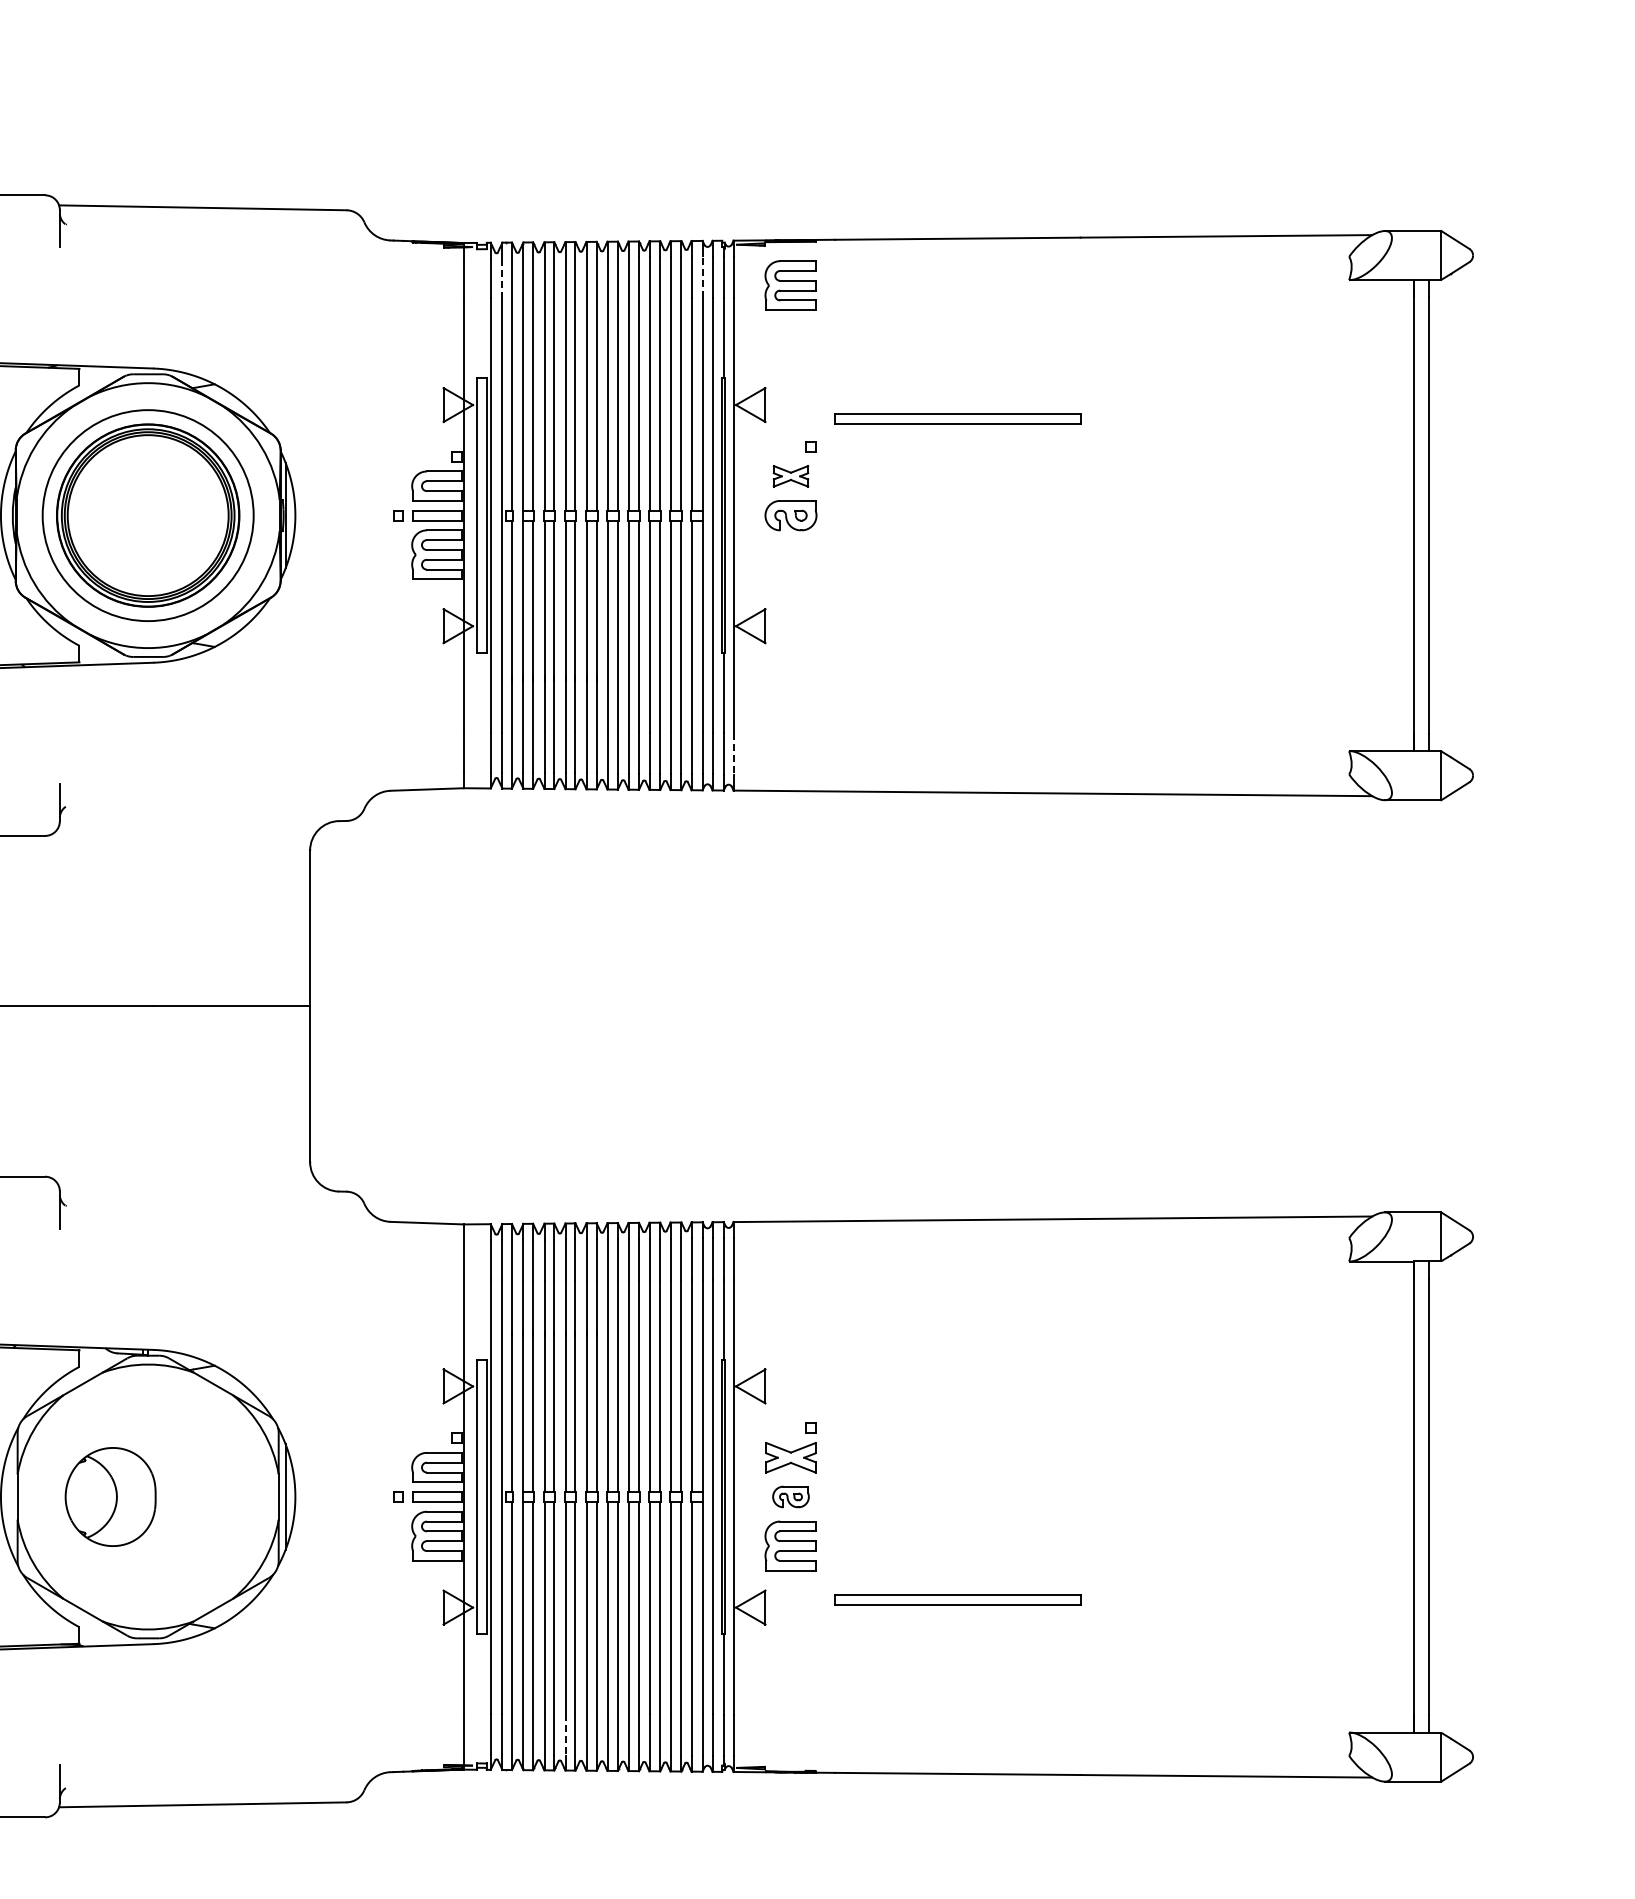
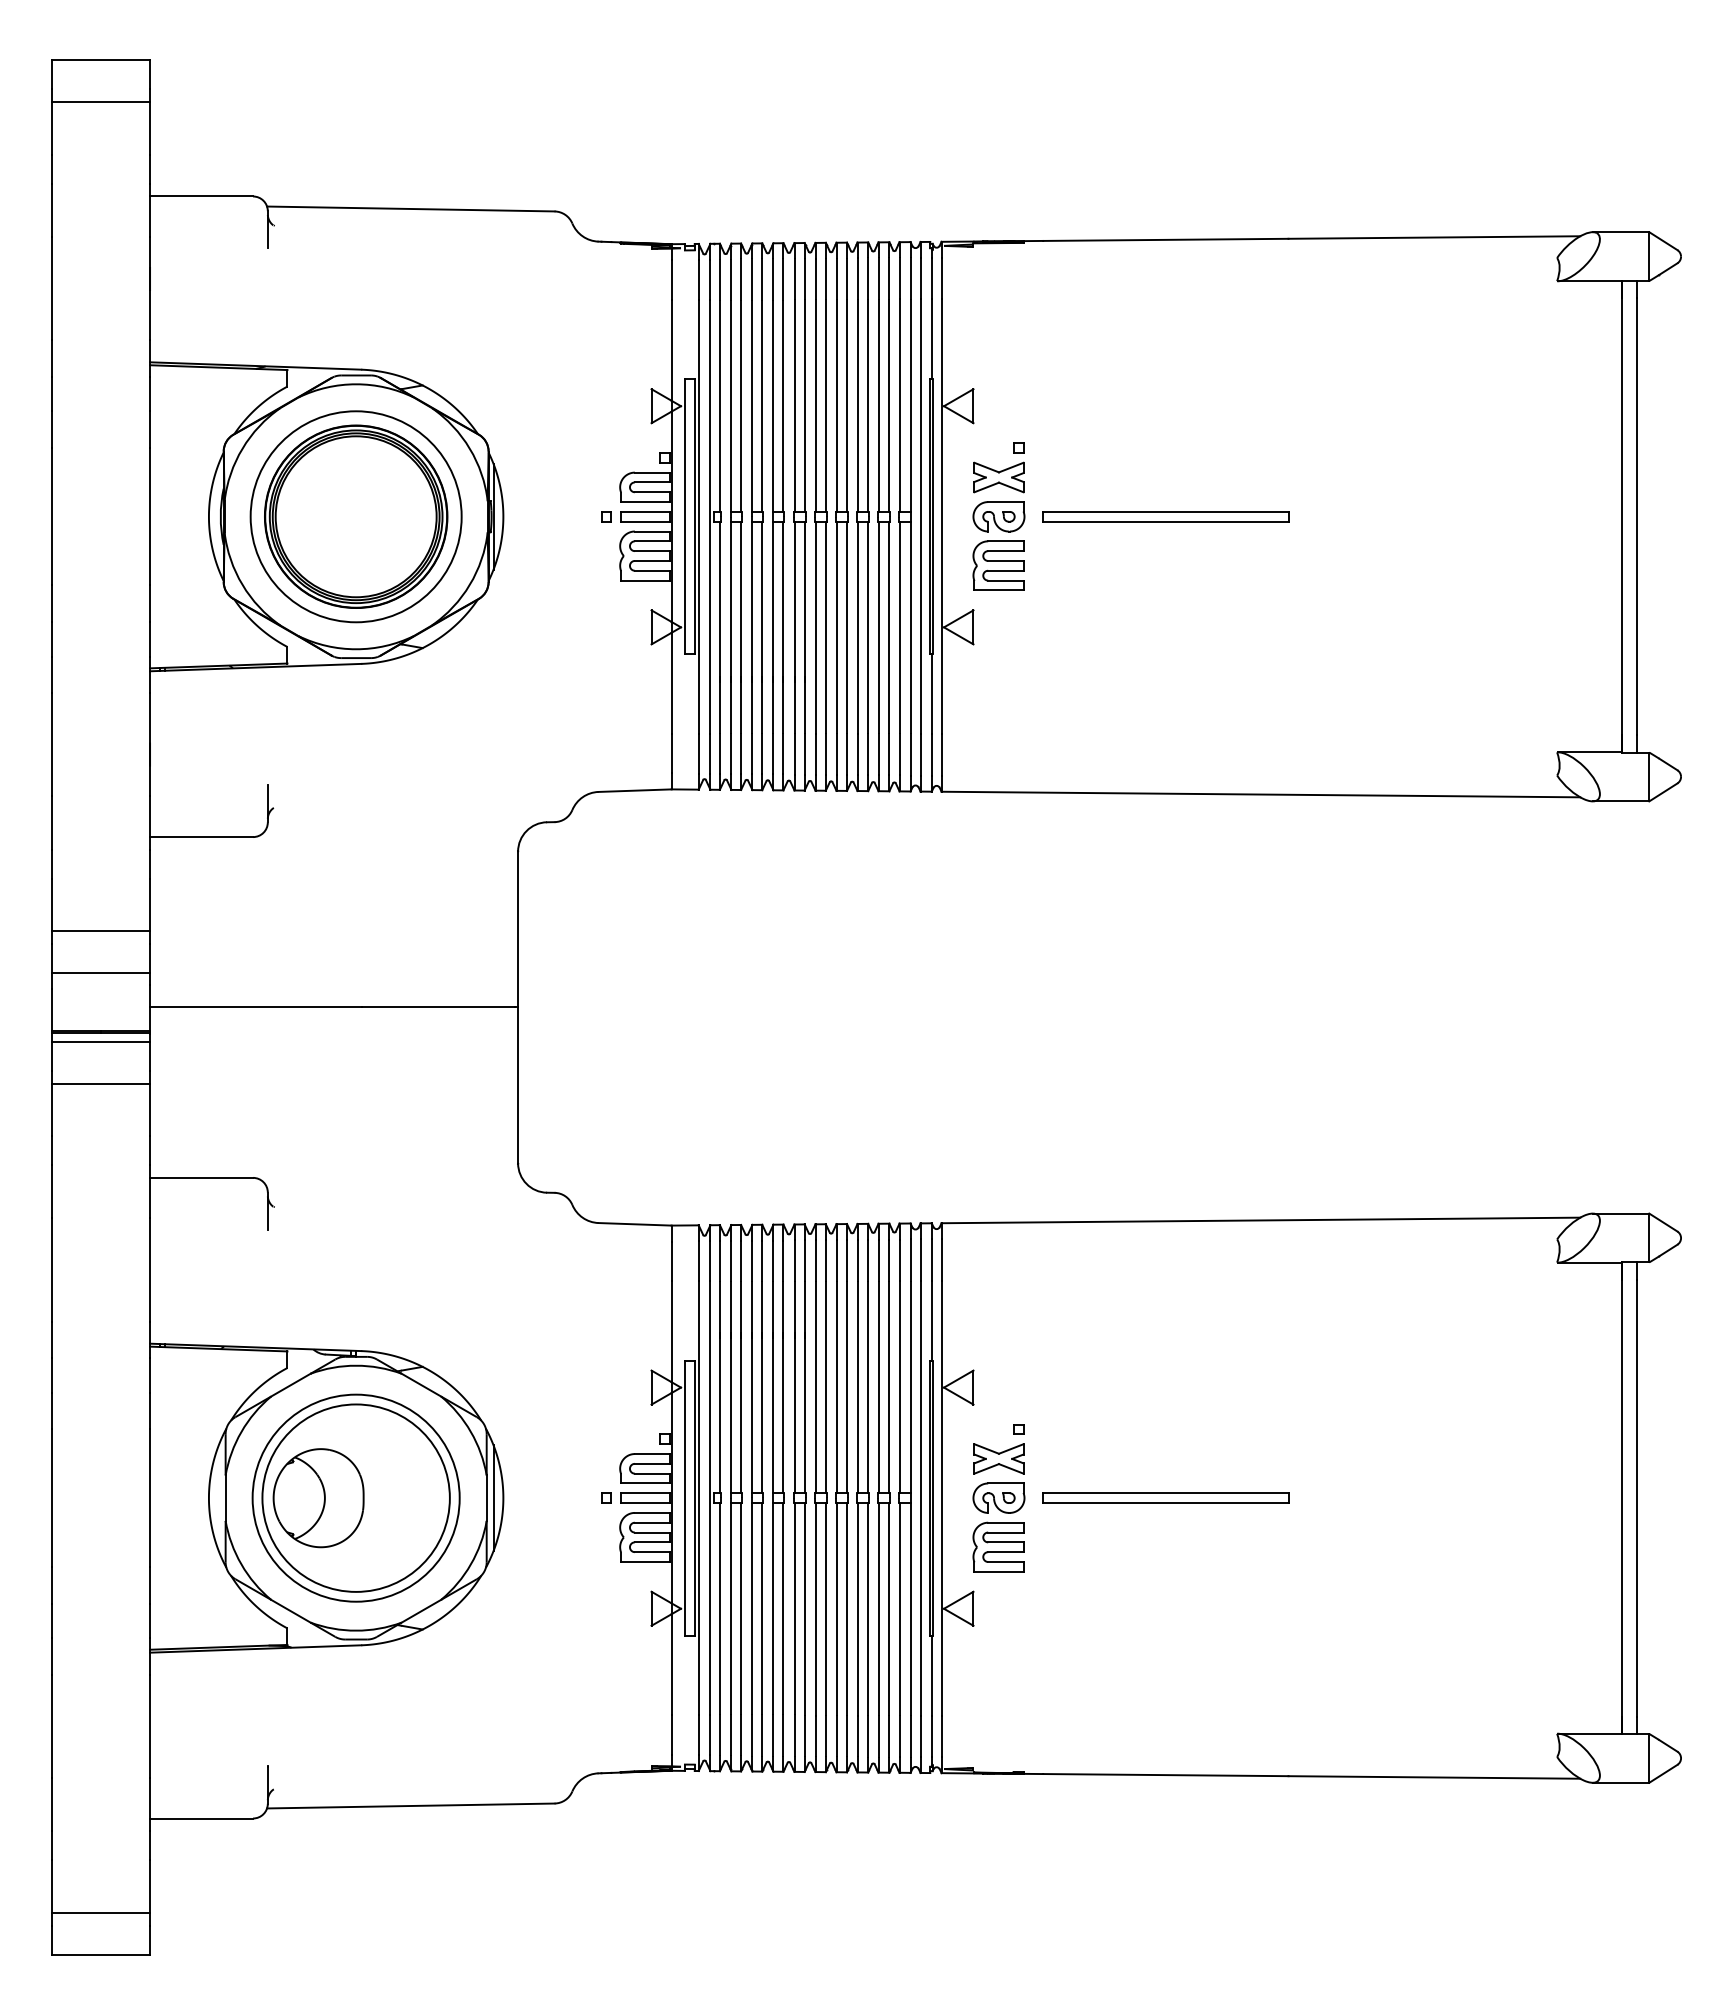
line: (702, 277) -> (910, 278), dashed -> solid
line: (502, 278) -> (710, 279), dashed -> solid
part: (790, 285) -> (998, 565), moved
part: (957, 418) -> (1165, 516), moved
part: (790, 476) -> (998, 477), size x1.43
line: (733, 754) -> (941, 755), dashed -> solid
part: (147, 1496) -> (355, 1497), added
part: (790, 1496) -> (998, 1497), size x1.43
part: (957, 1599) -> (1165, 1497), moved
line: (565, 1735) -> (773, 1736), dashed -> solid

